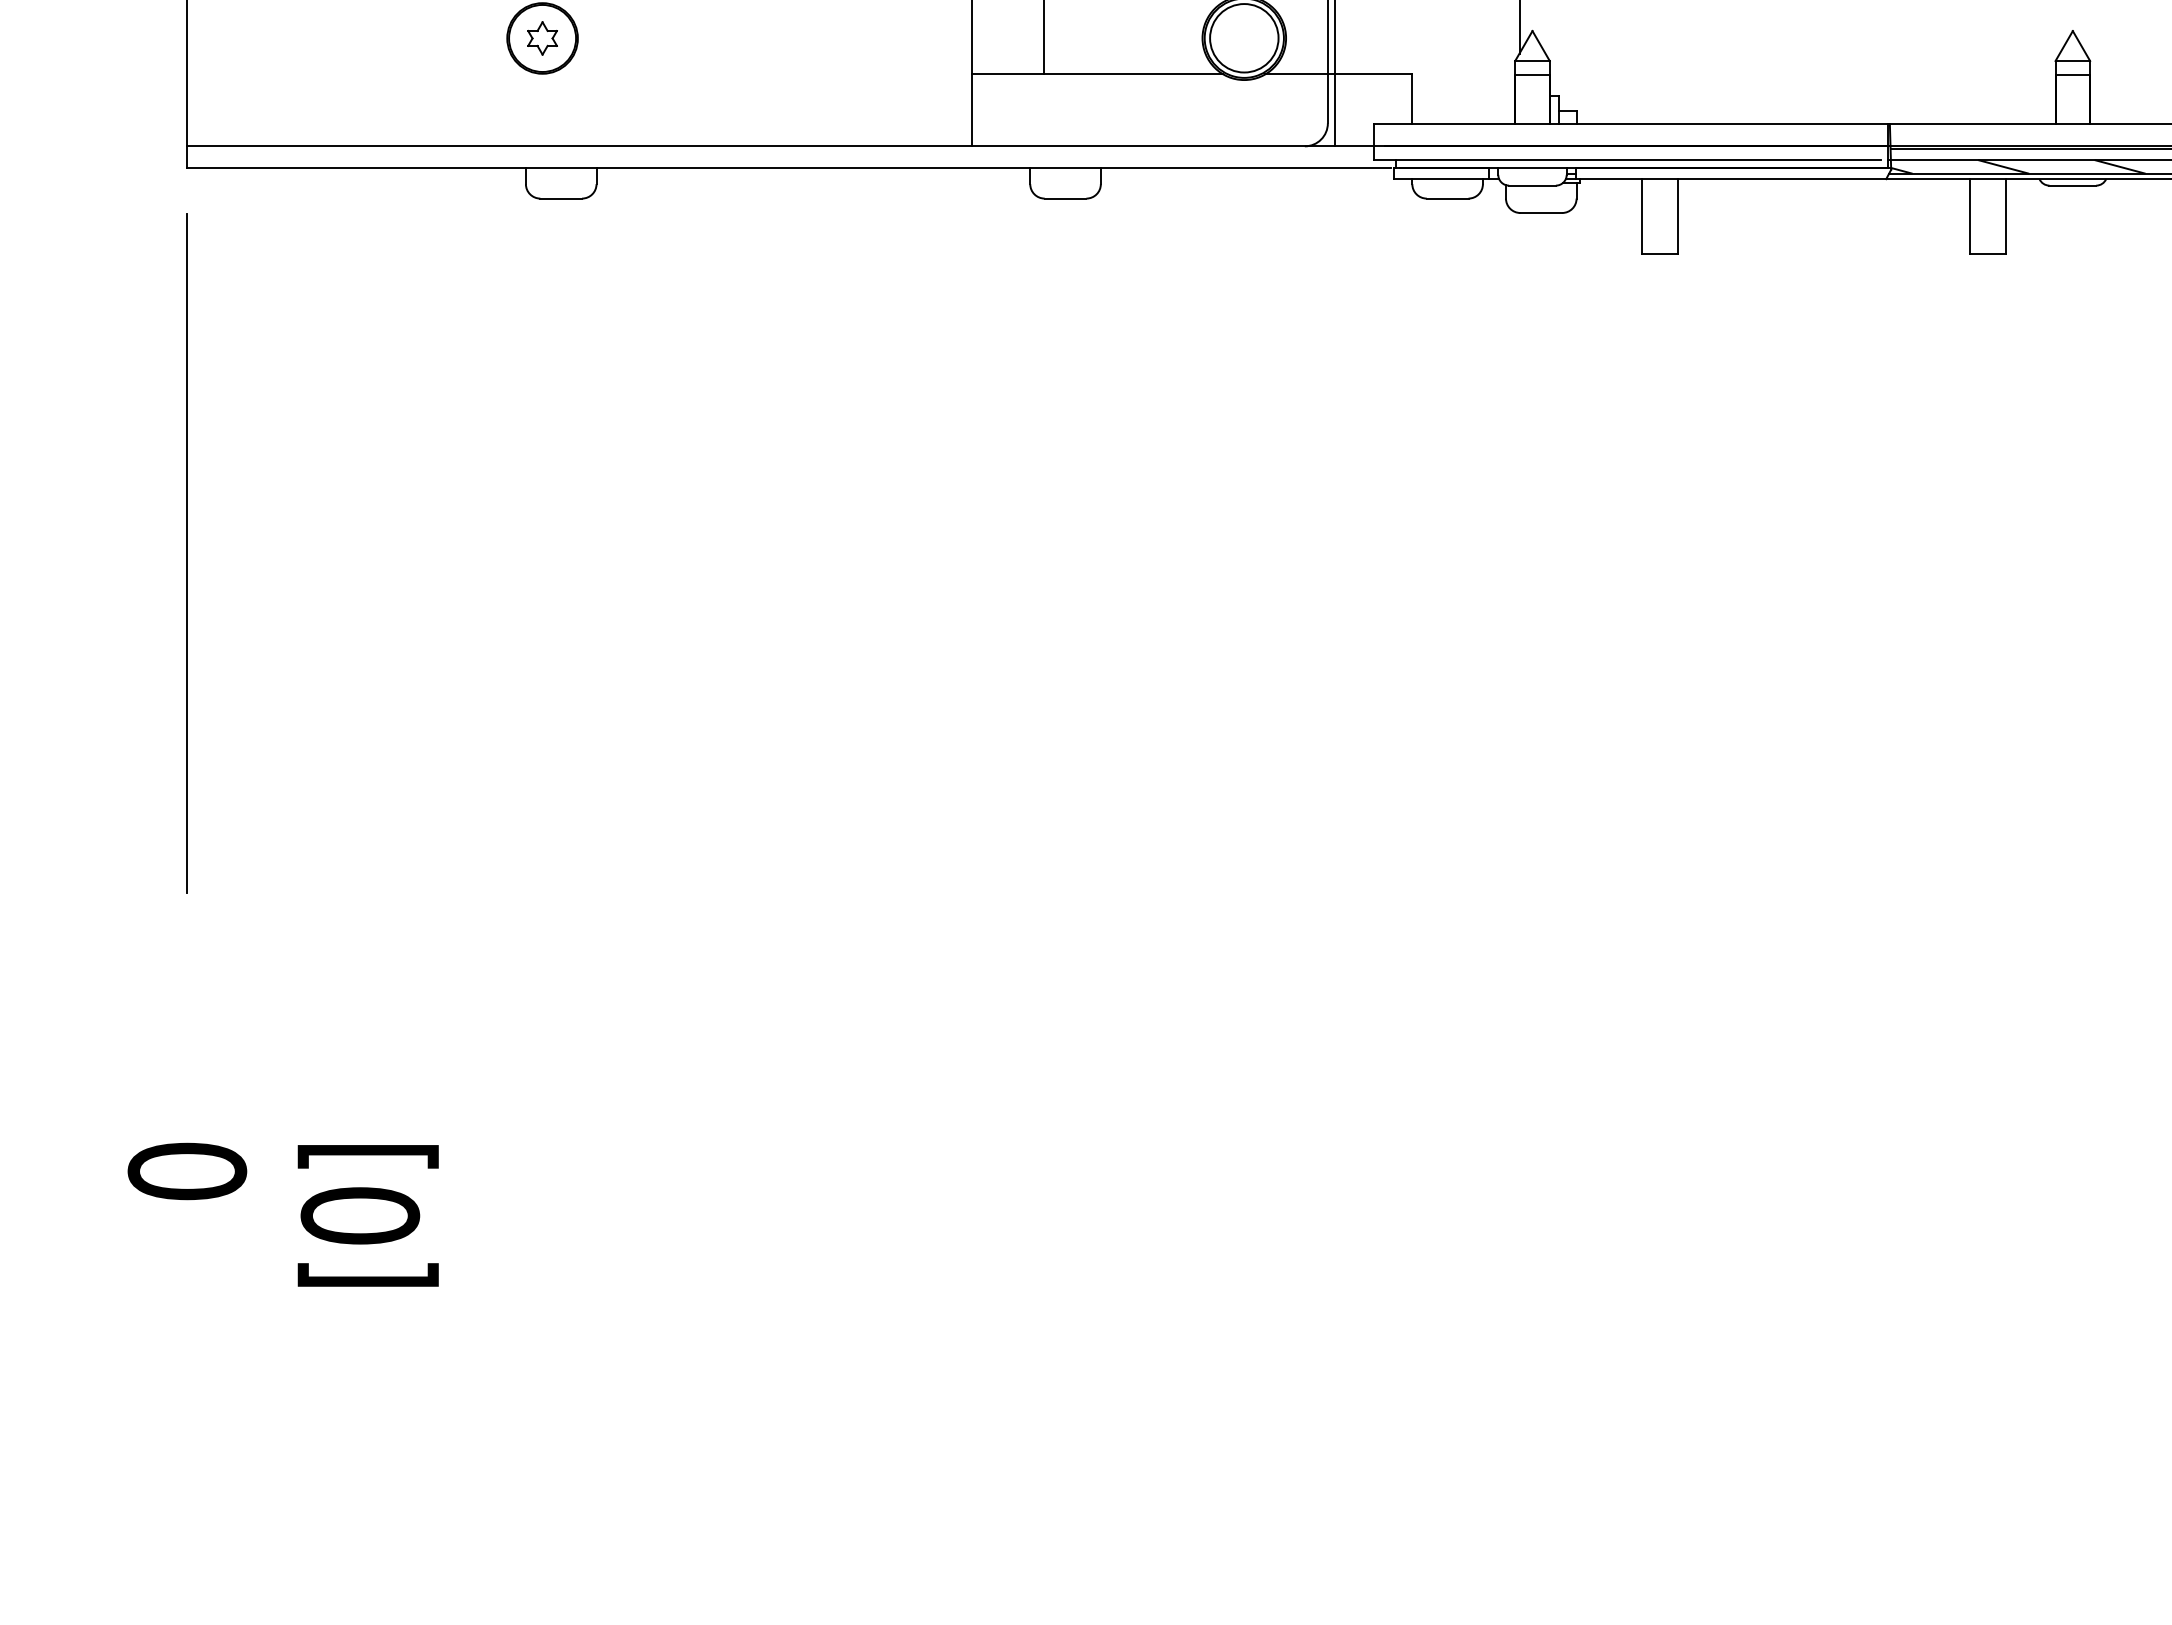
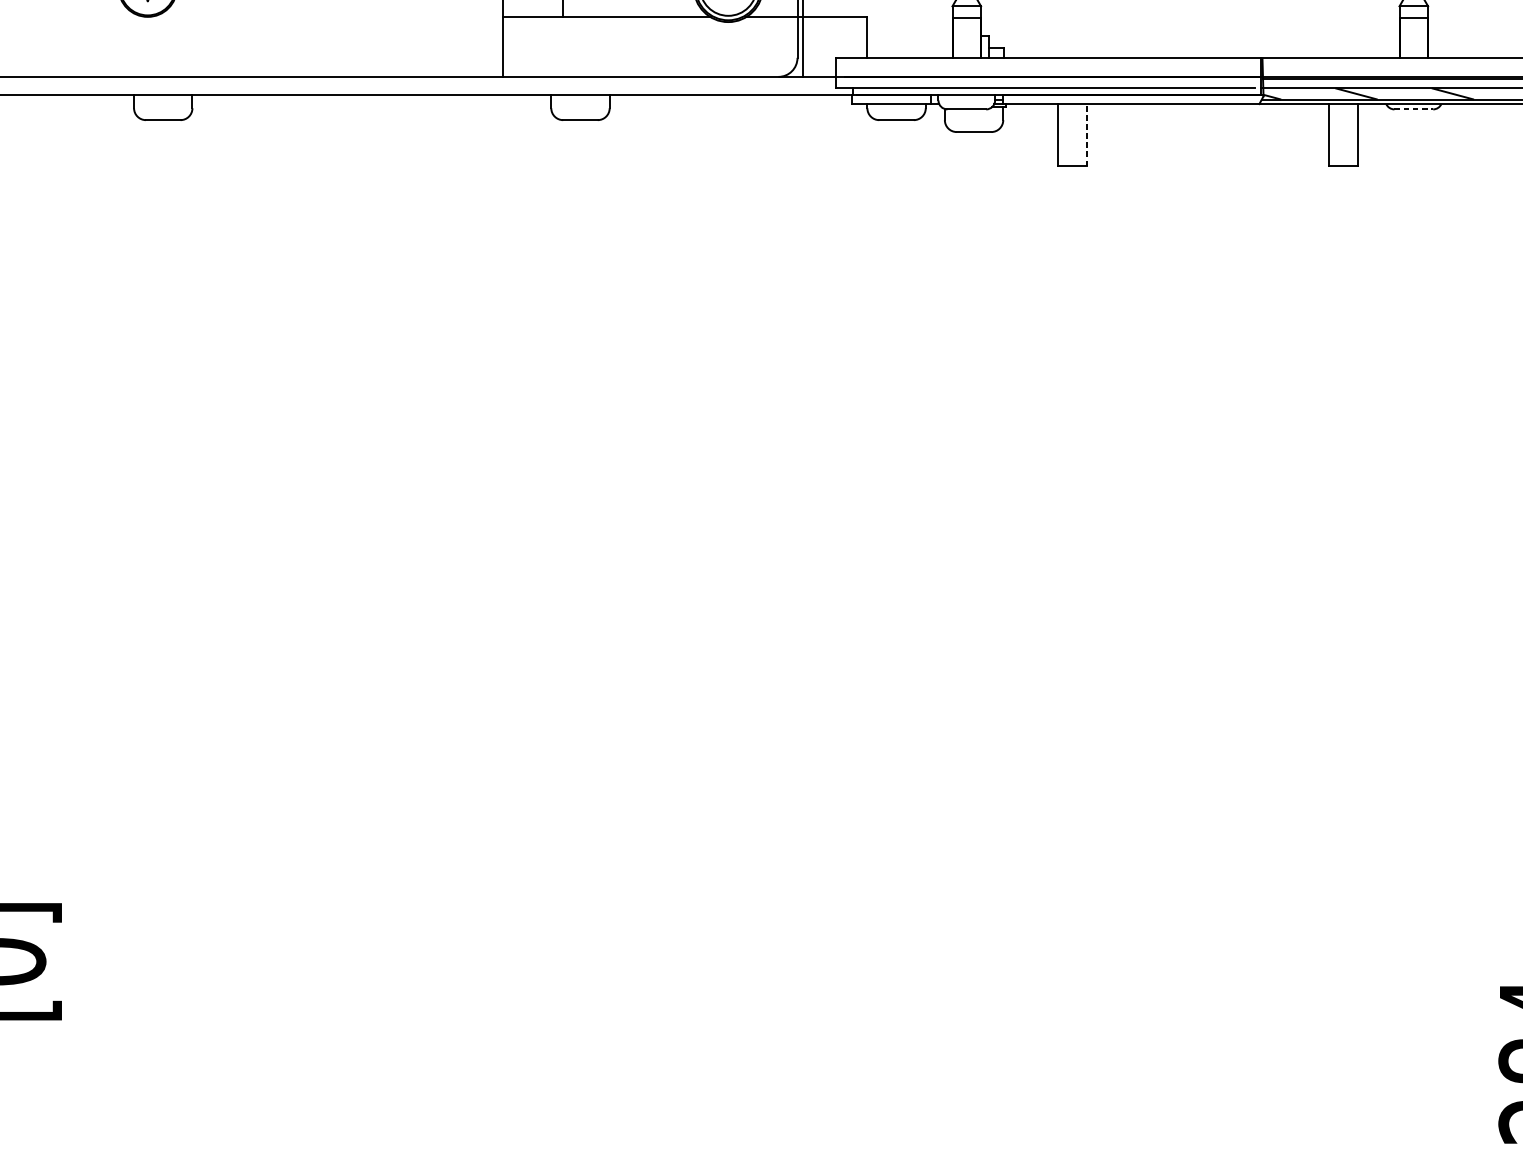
line: (2073, 185) -> (1414, 109), solid -> dashed
line: (1678, 216) -> (1087, 134), solid -> dashed

